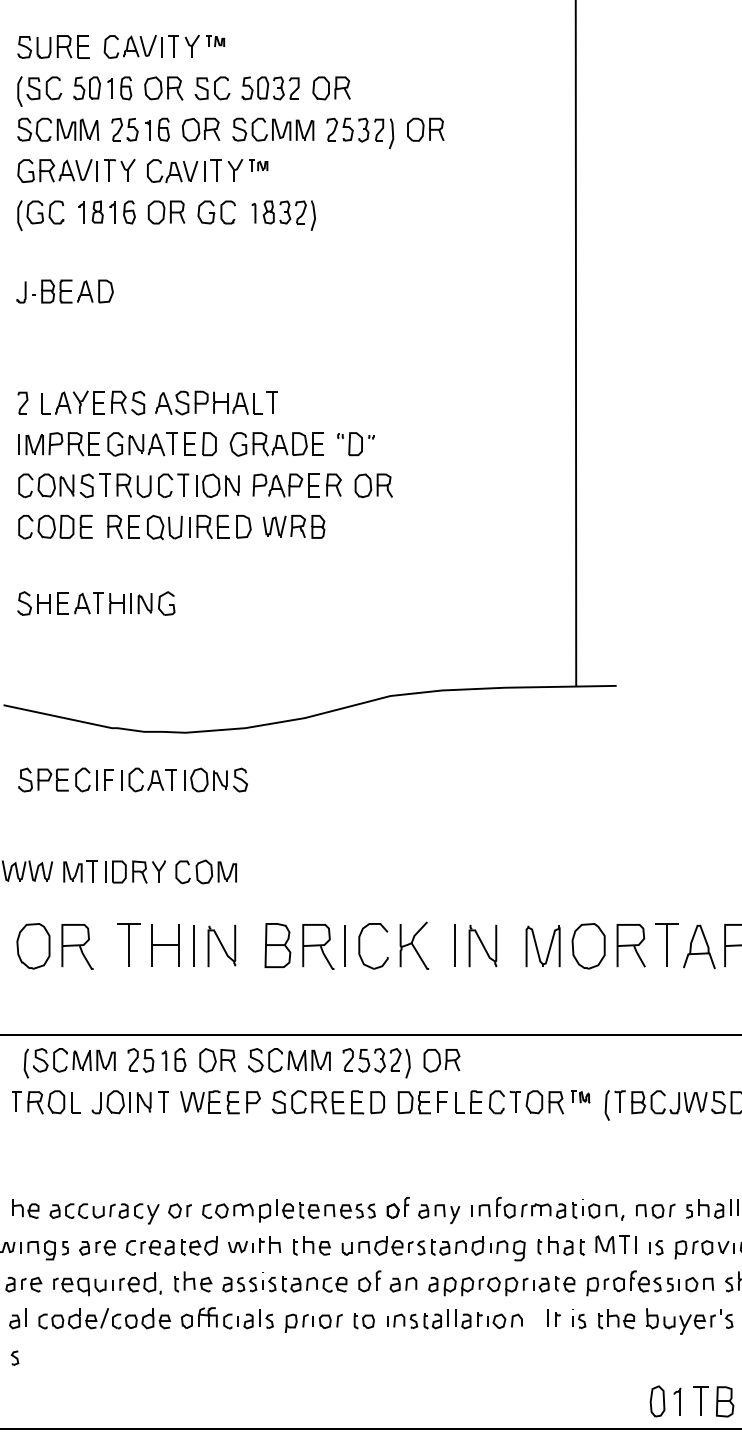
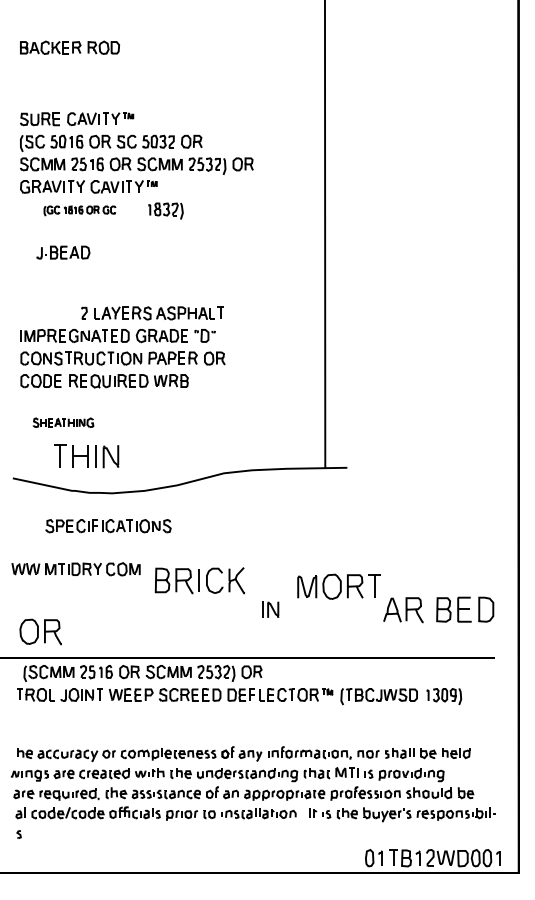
part: (125, 214) -> (79, 210), size x0.6
part: (65, 291) -> (63, 252), moved
part: (147, 403) -> (152, 313), moved
part: (96, 602) -> (63, 422), size x0.7
part: (133, 780) -> (108, 526), moved
part: (54, 945) -> (40, 631), moved
part: (177, 945) -> (86, 456), moved
part: (345, 945) -> (199, 580), moved
part: (475, 945) -> (270, 609), size x0.7
part: (600, 945) -> (338, 586), moved

